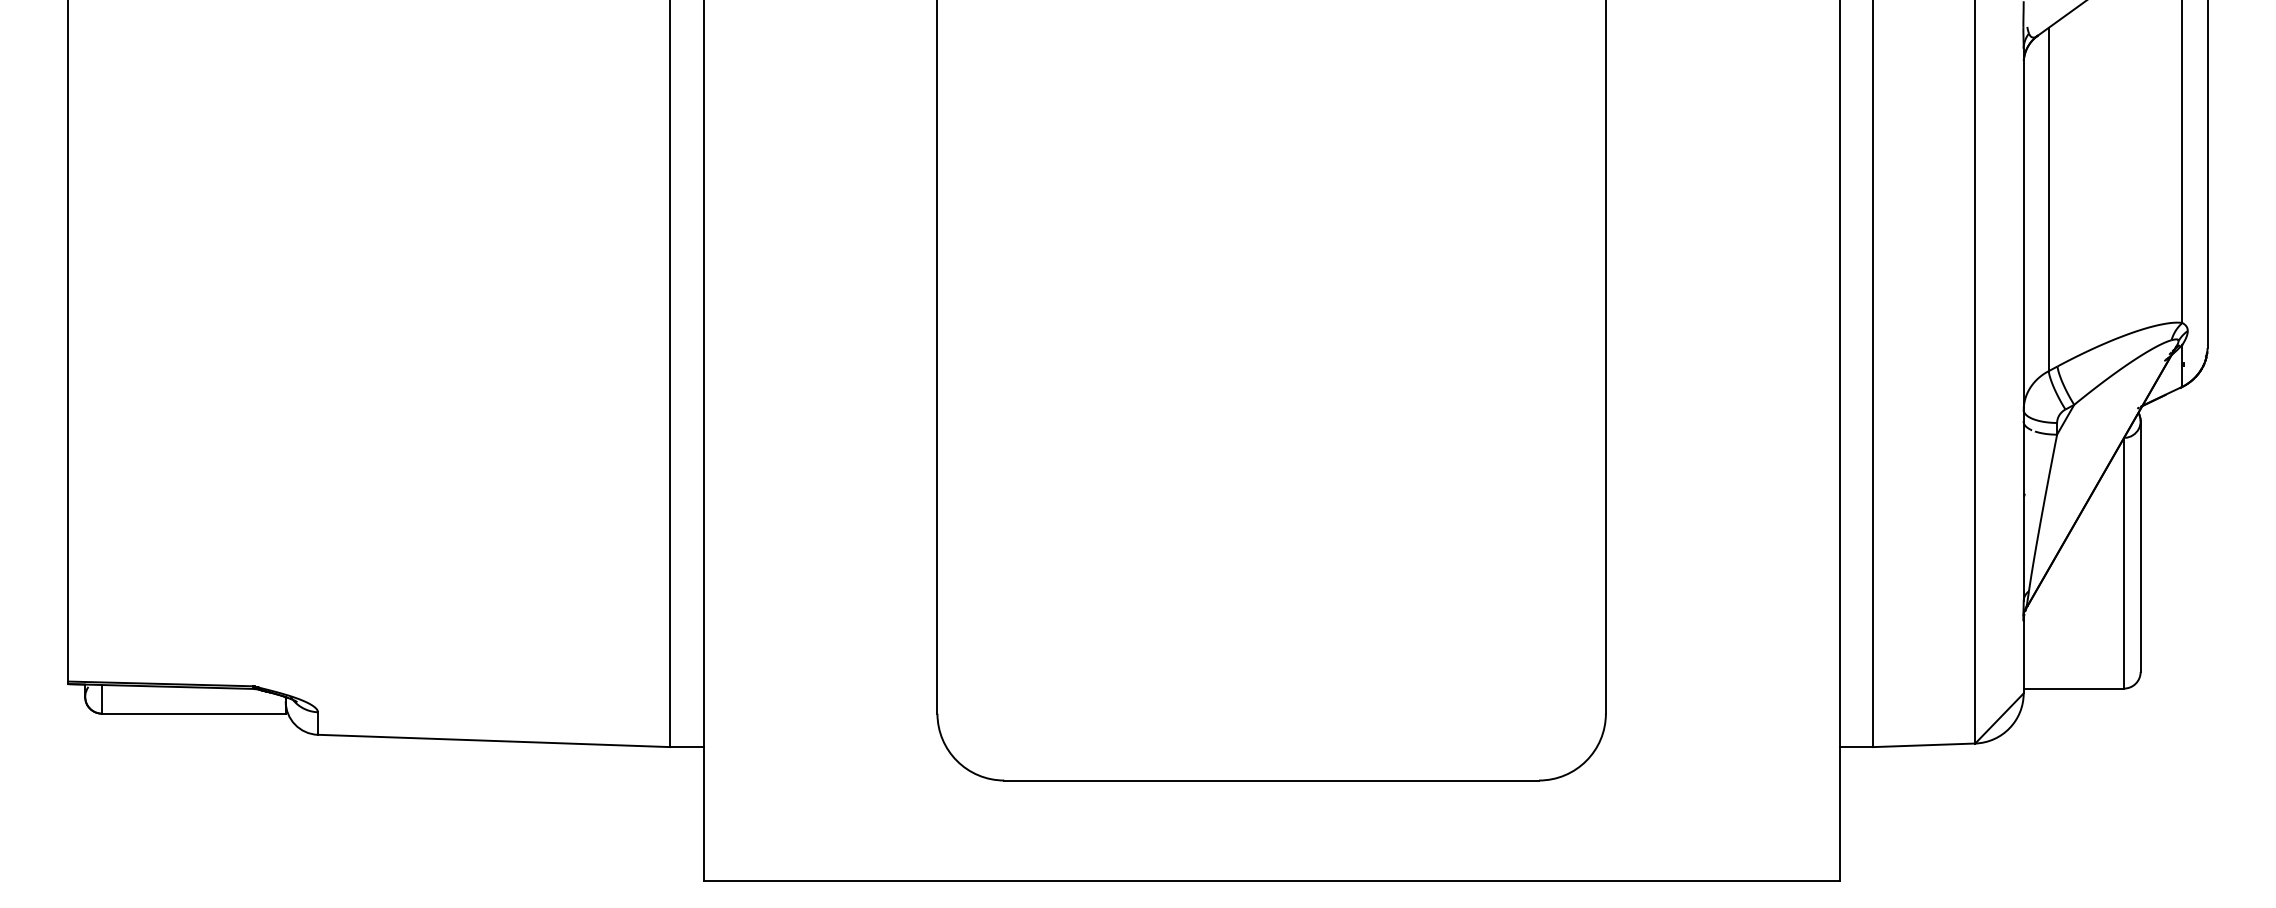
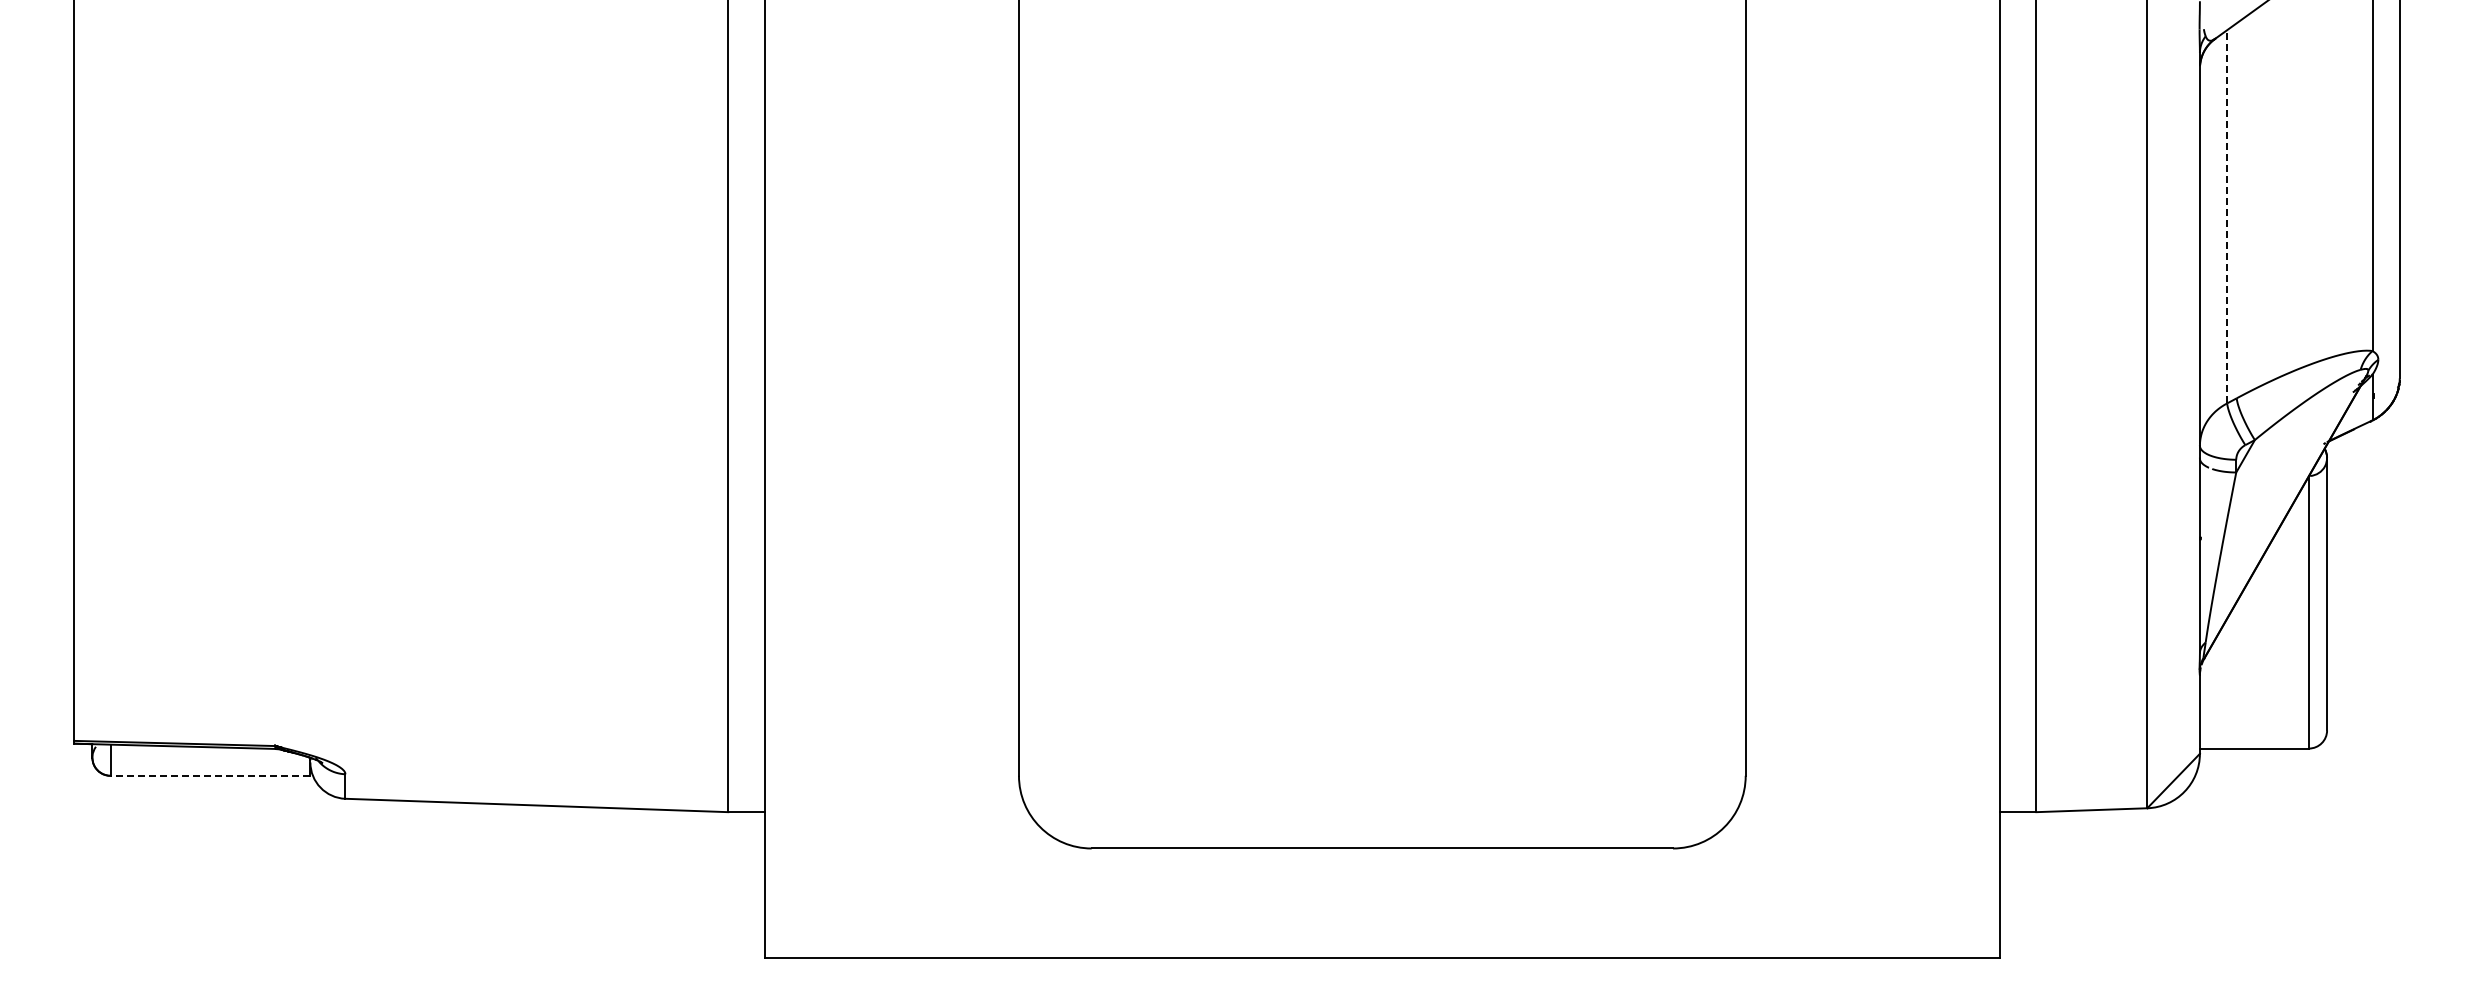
line: (2049, 199) -> (2227, 216), solid -> dashed
line: (193, 713) -> (210, 775), solid -> dashed

